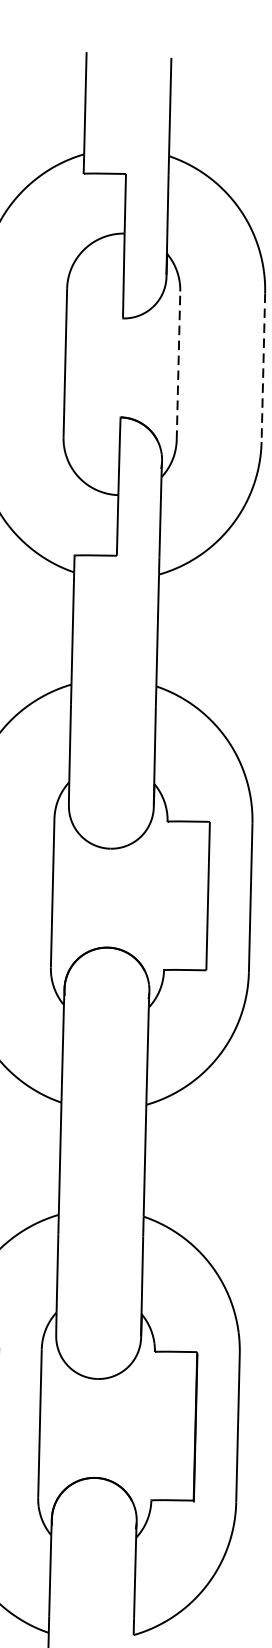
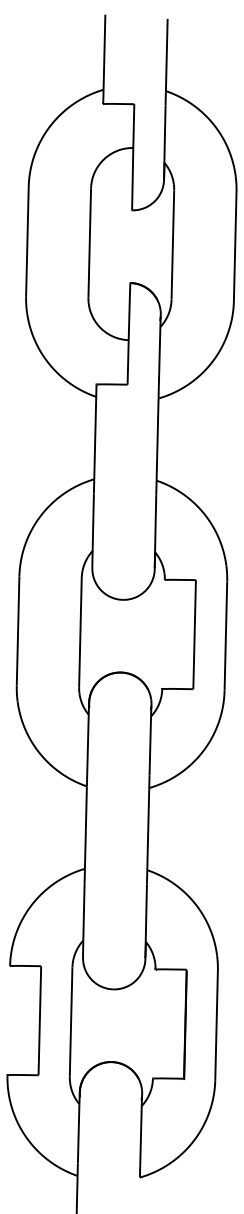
line: (177, 366) -> (172, 245), dashed -> solid
line: (263, 367) -> (235, 246), dashed -> solid

